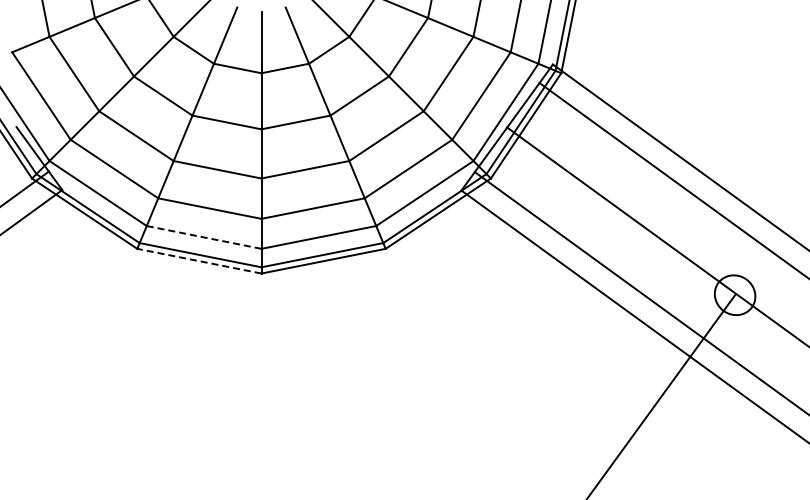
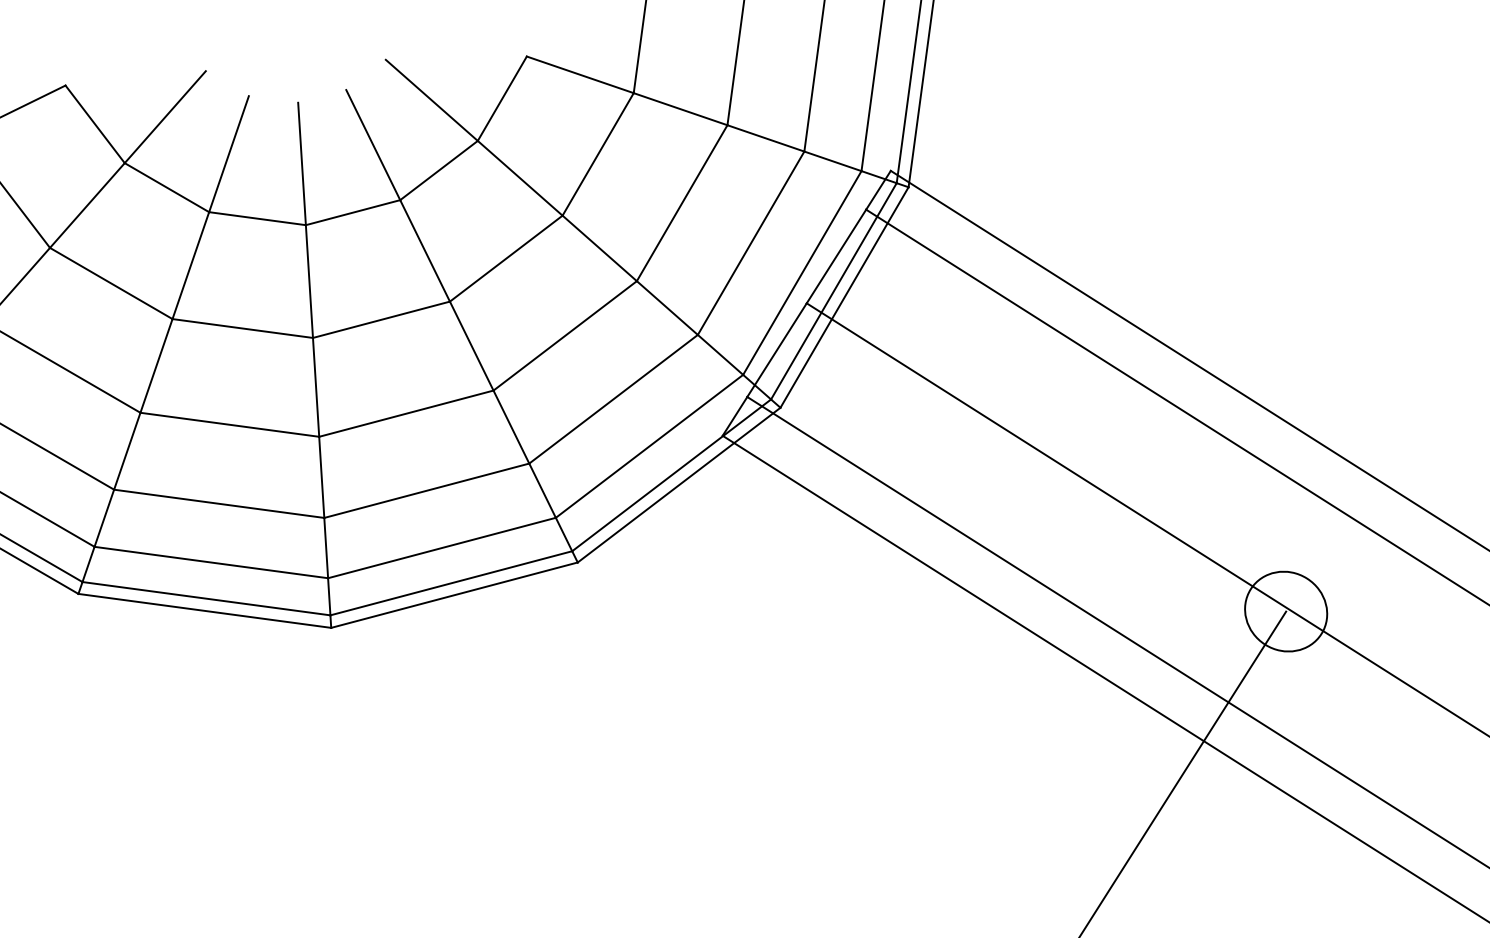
line: (203, 237) -> (210, 562), dashed -> solid
line: (198, 261) -> (203, 611), dashed -> solid

